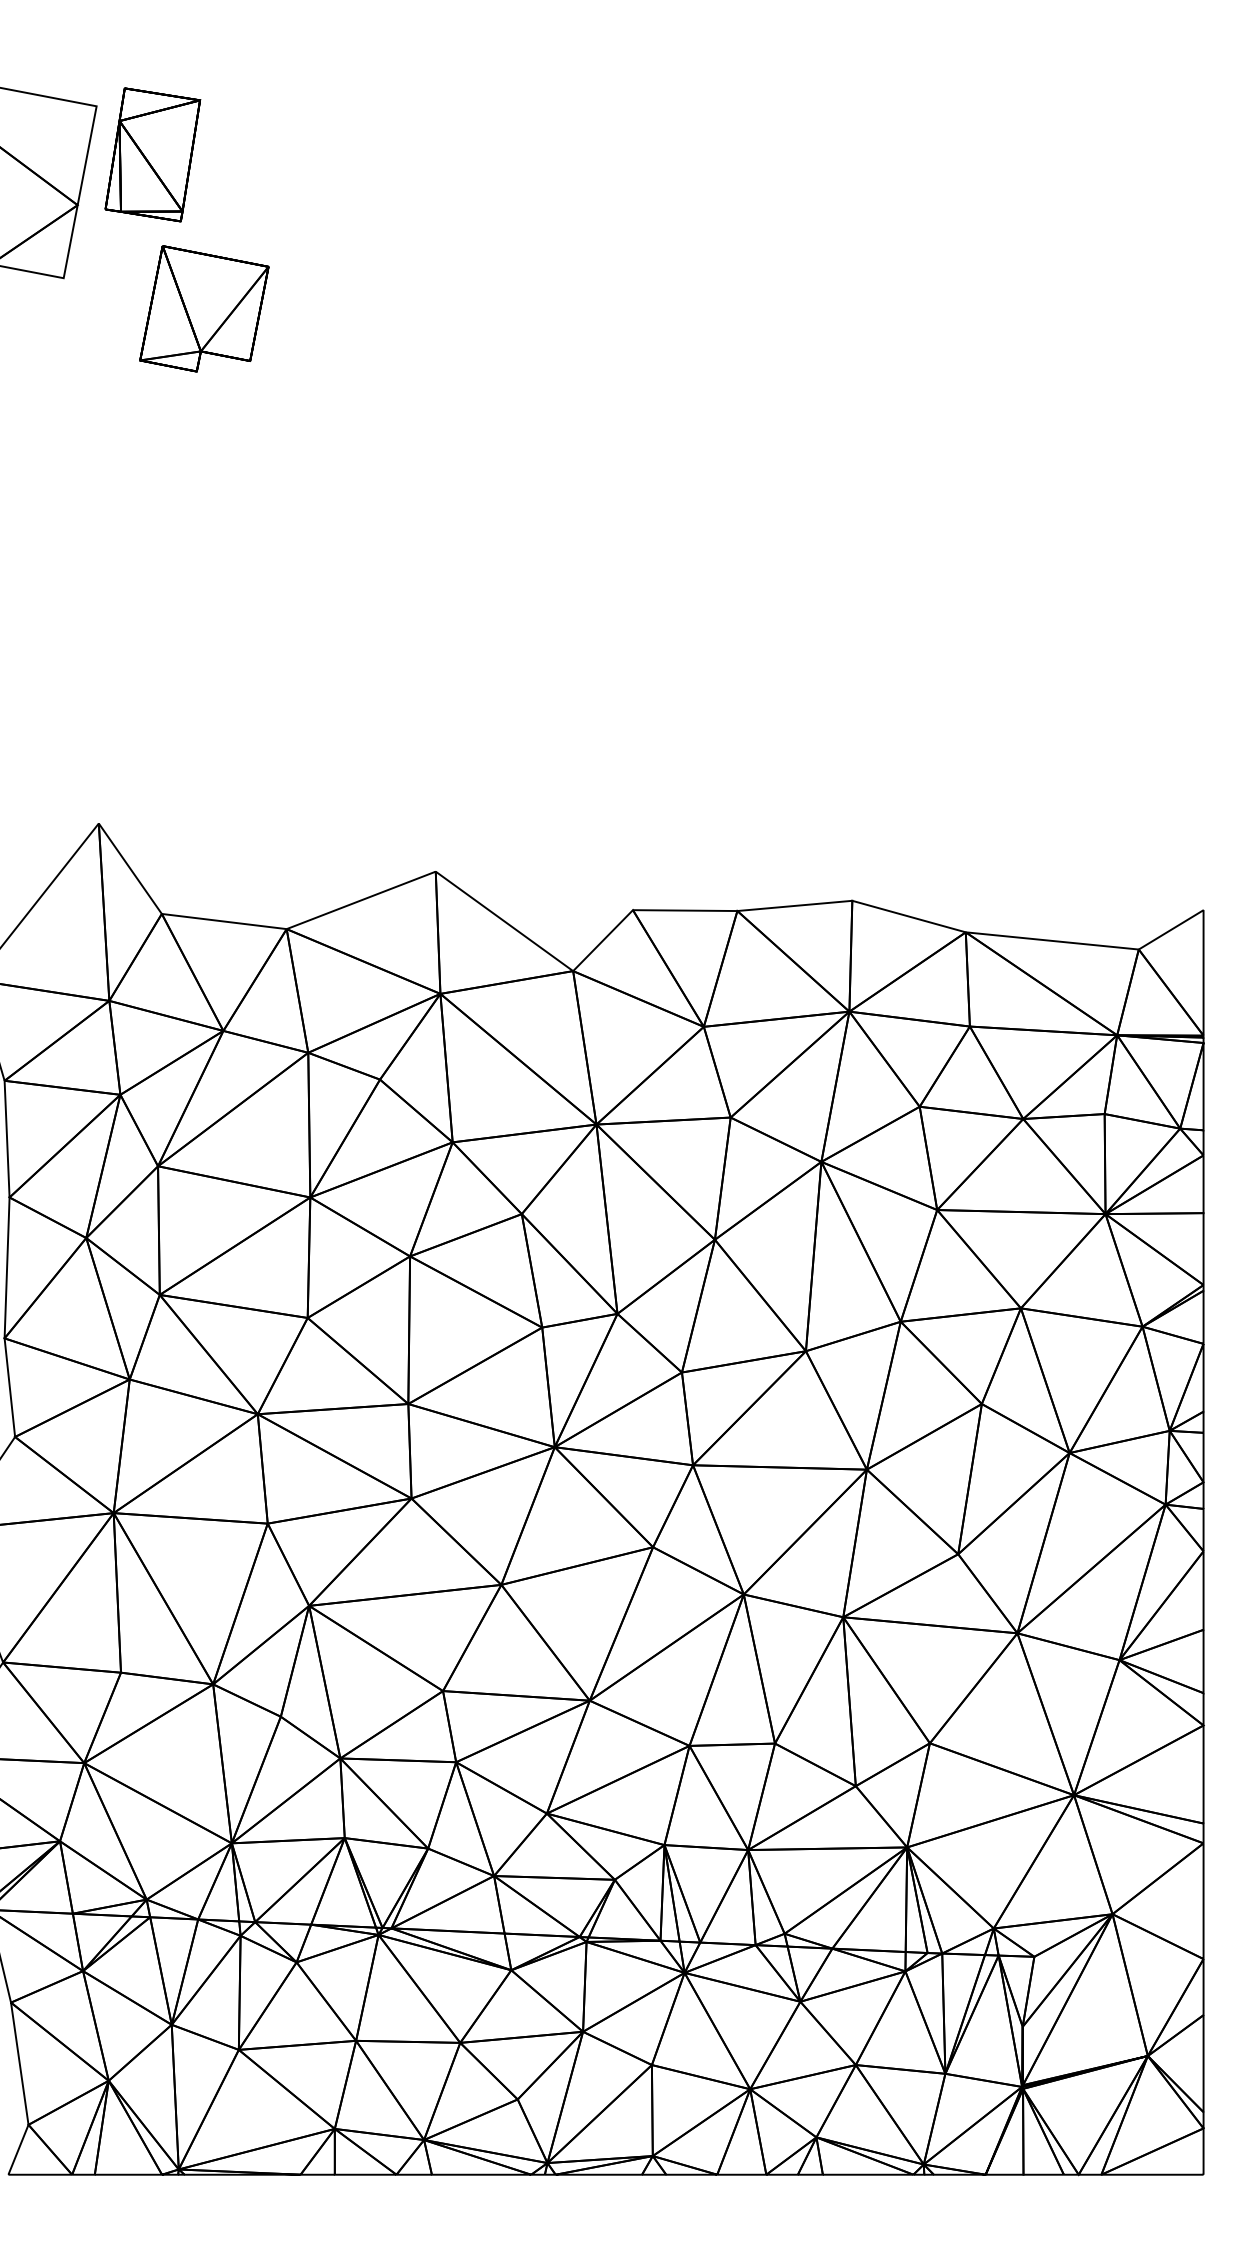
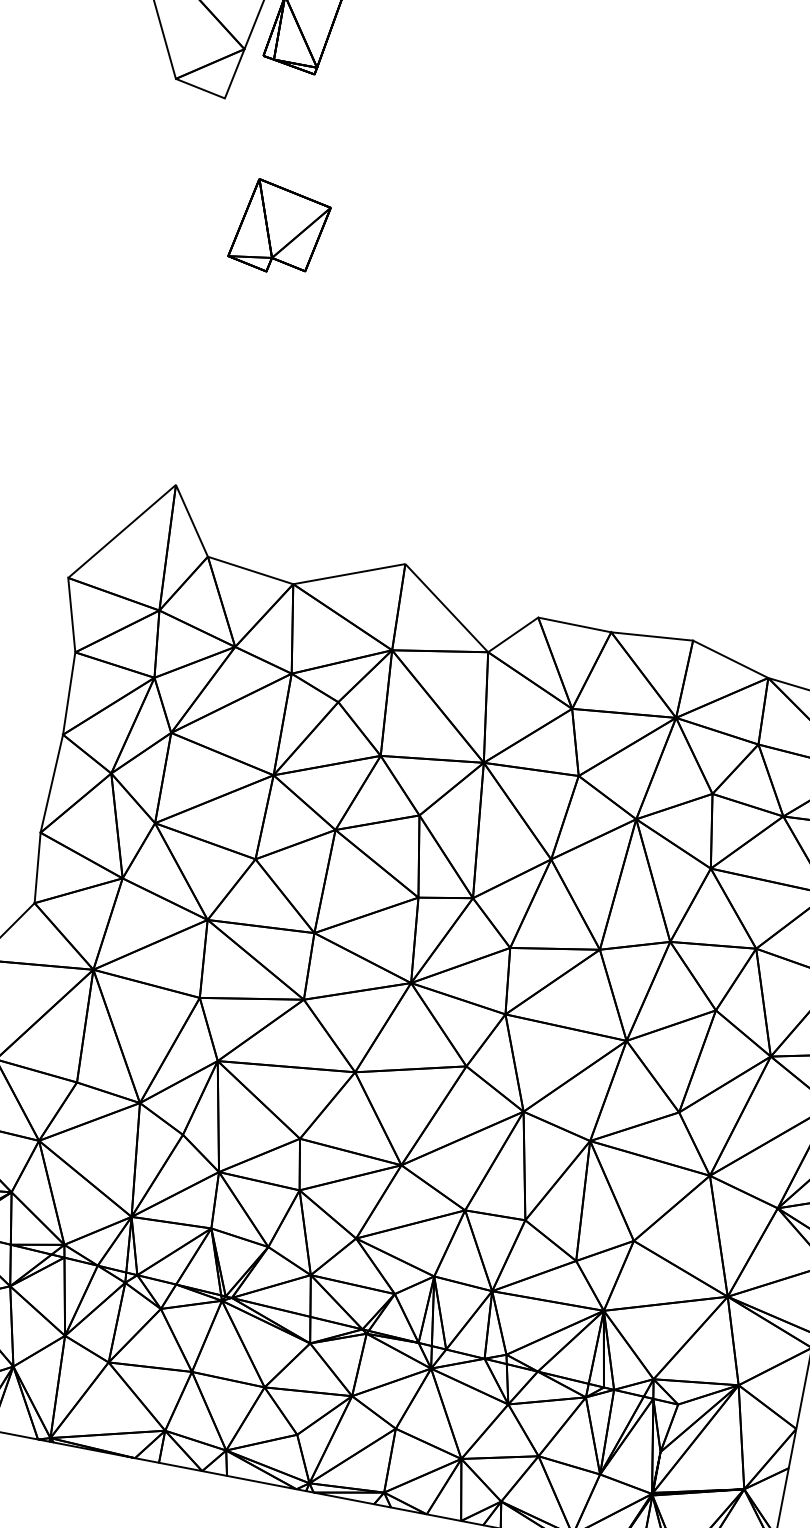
part: (204, 308) -> (280, 228), moved

